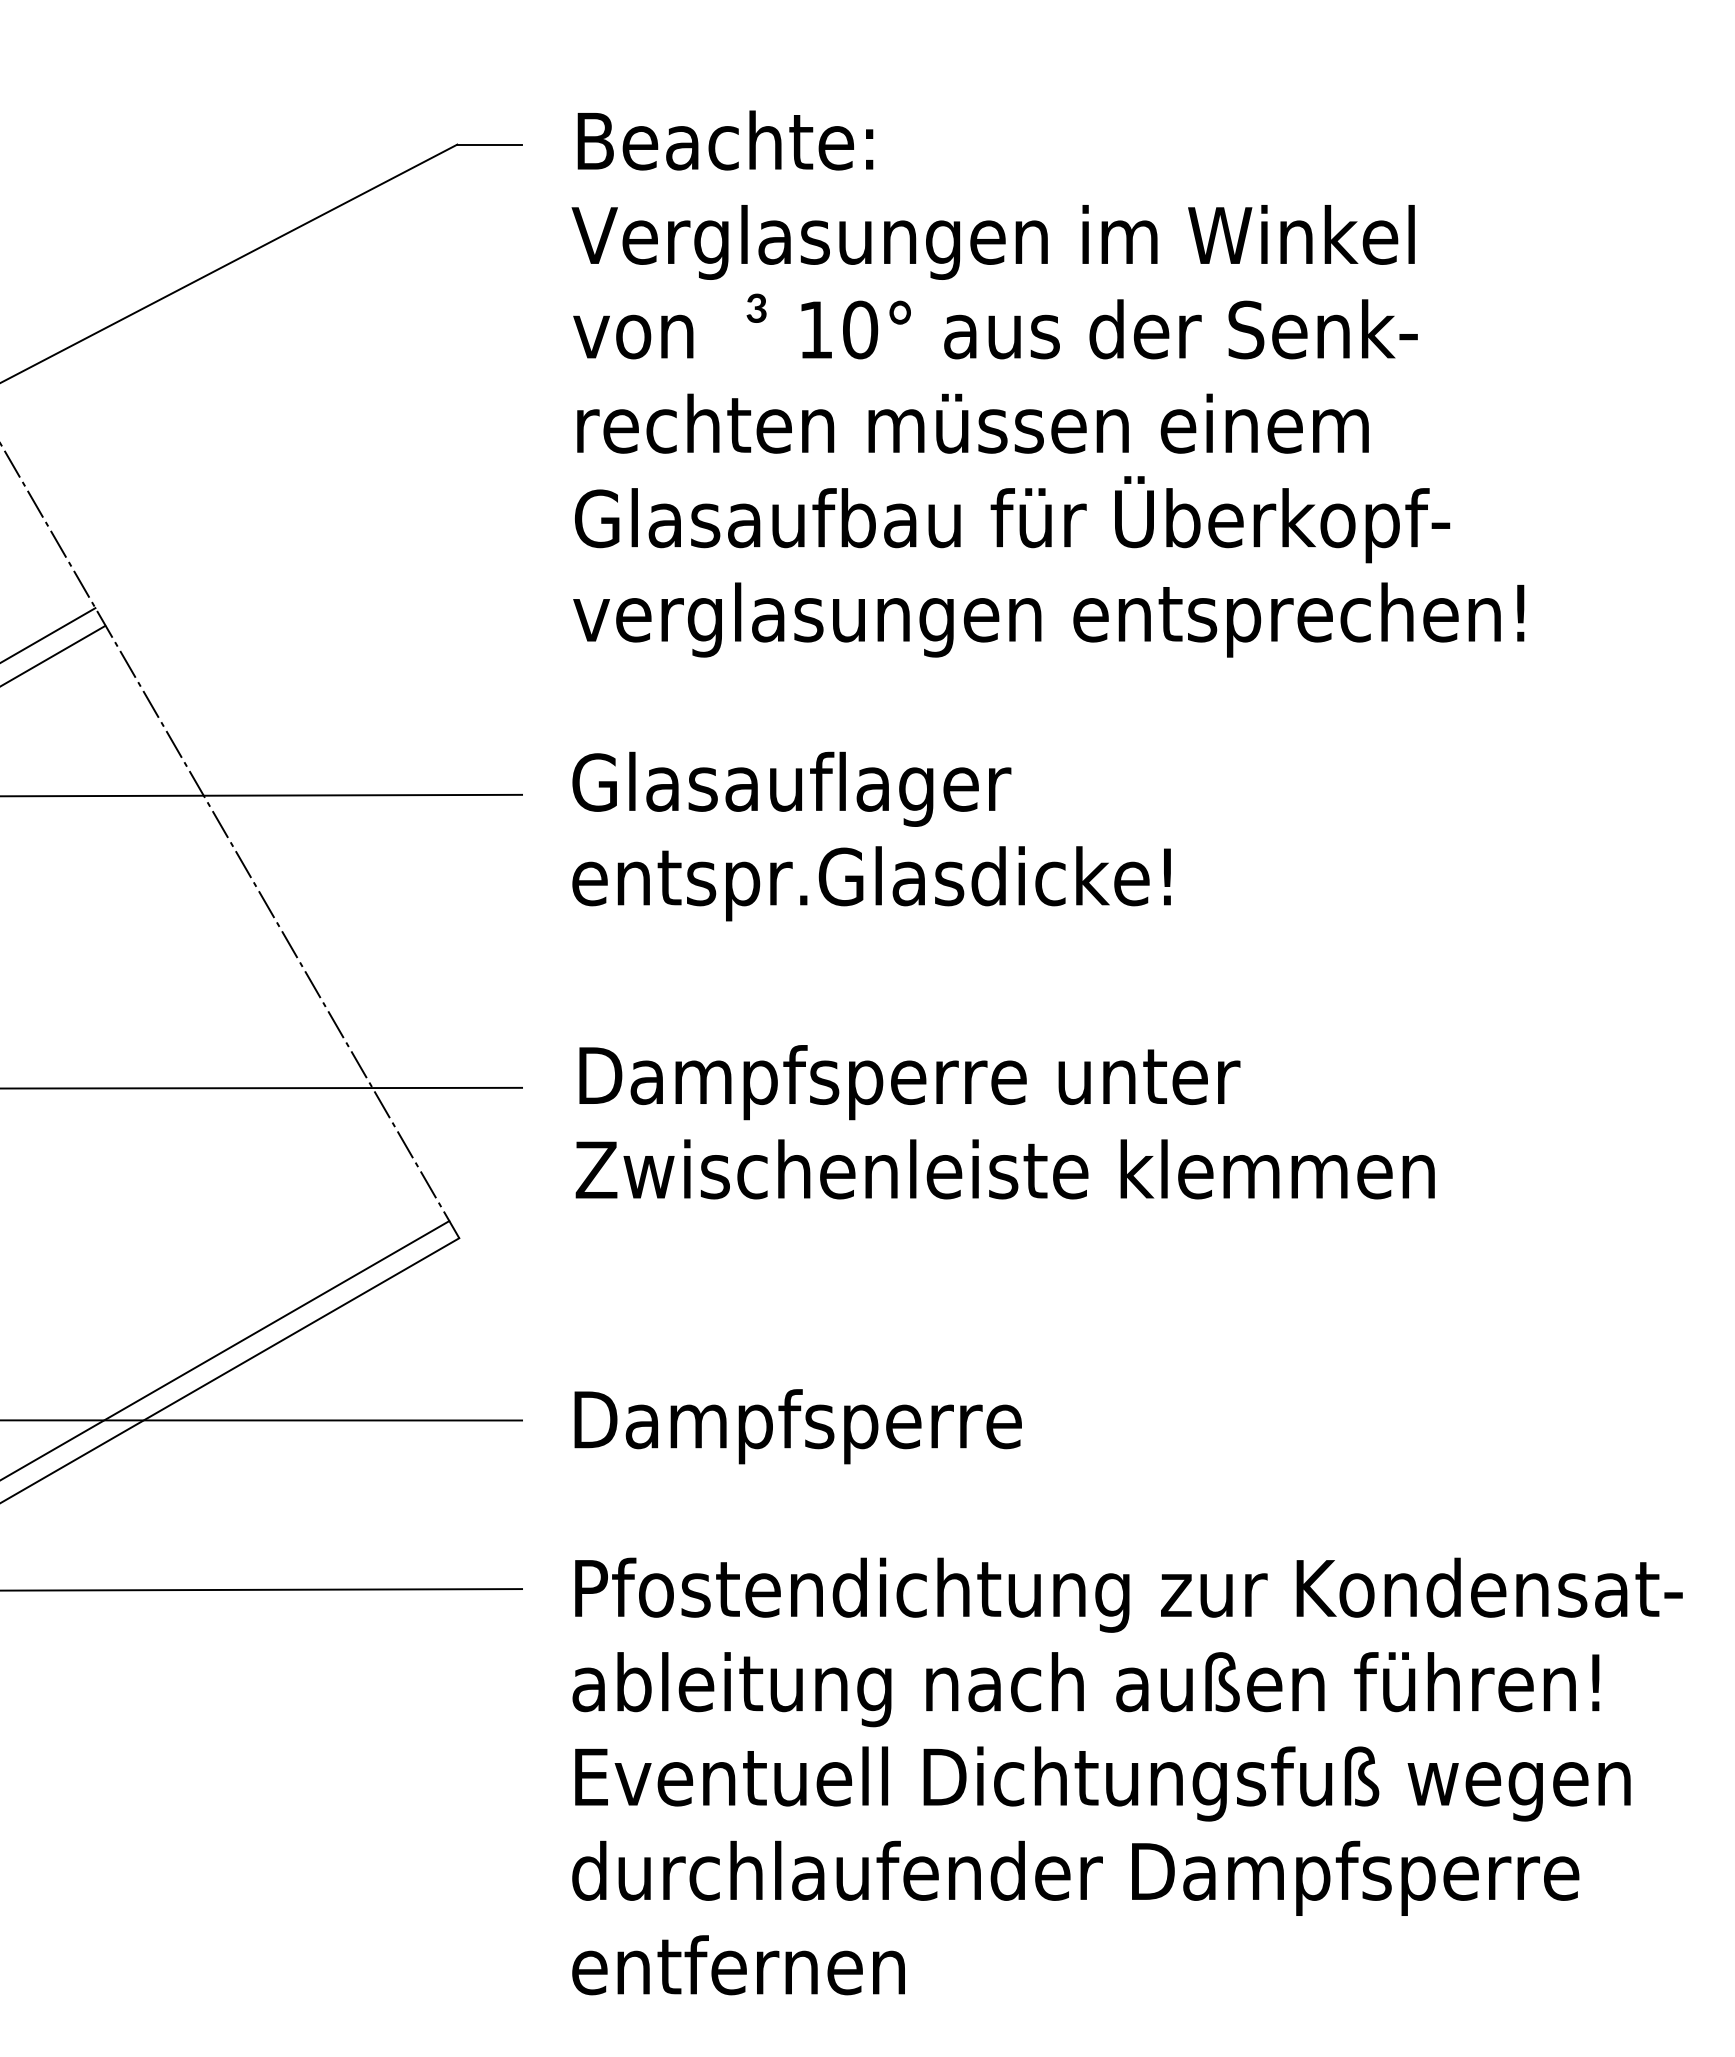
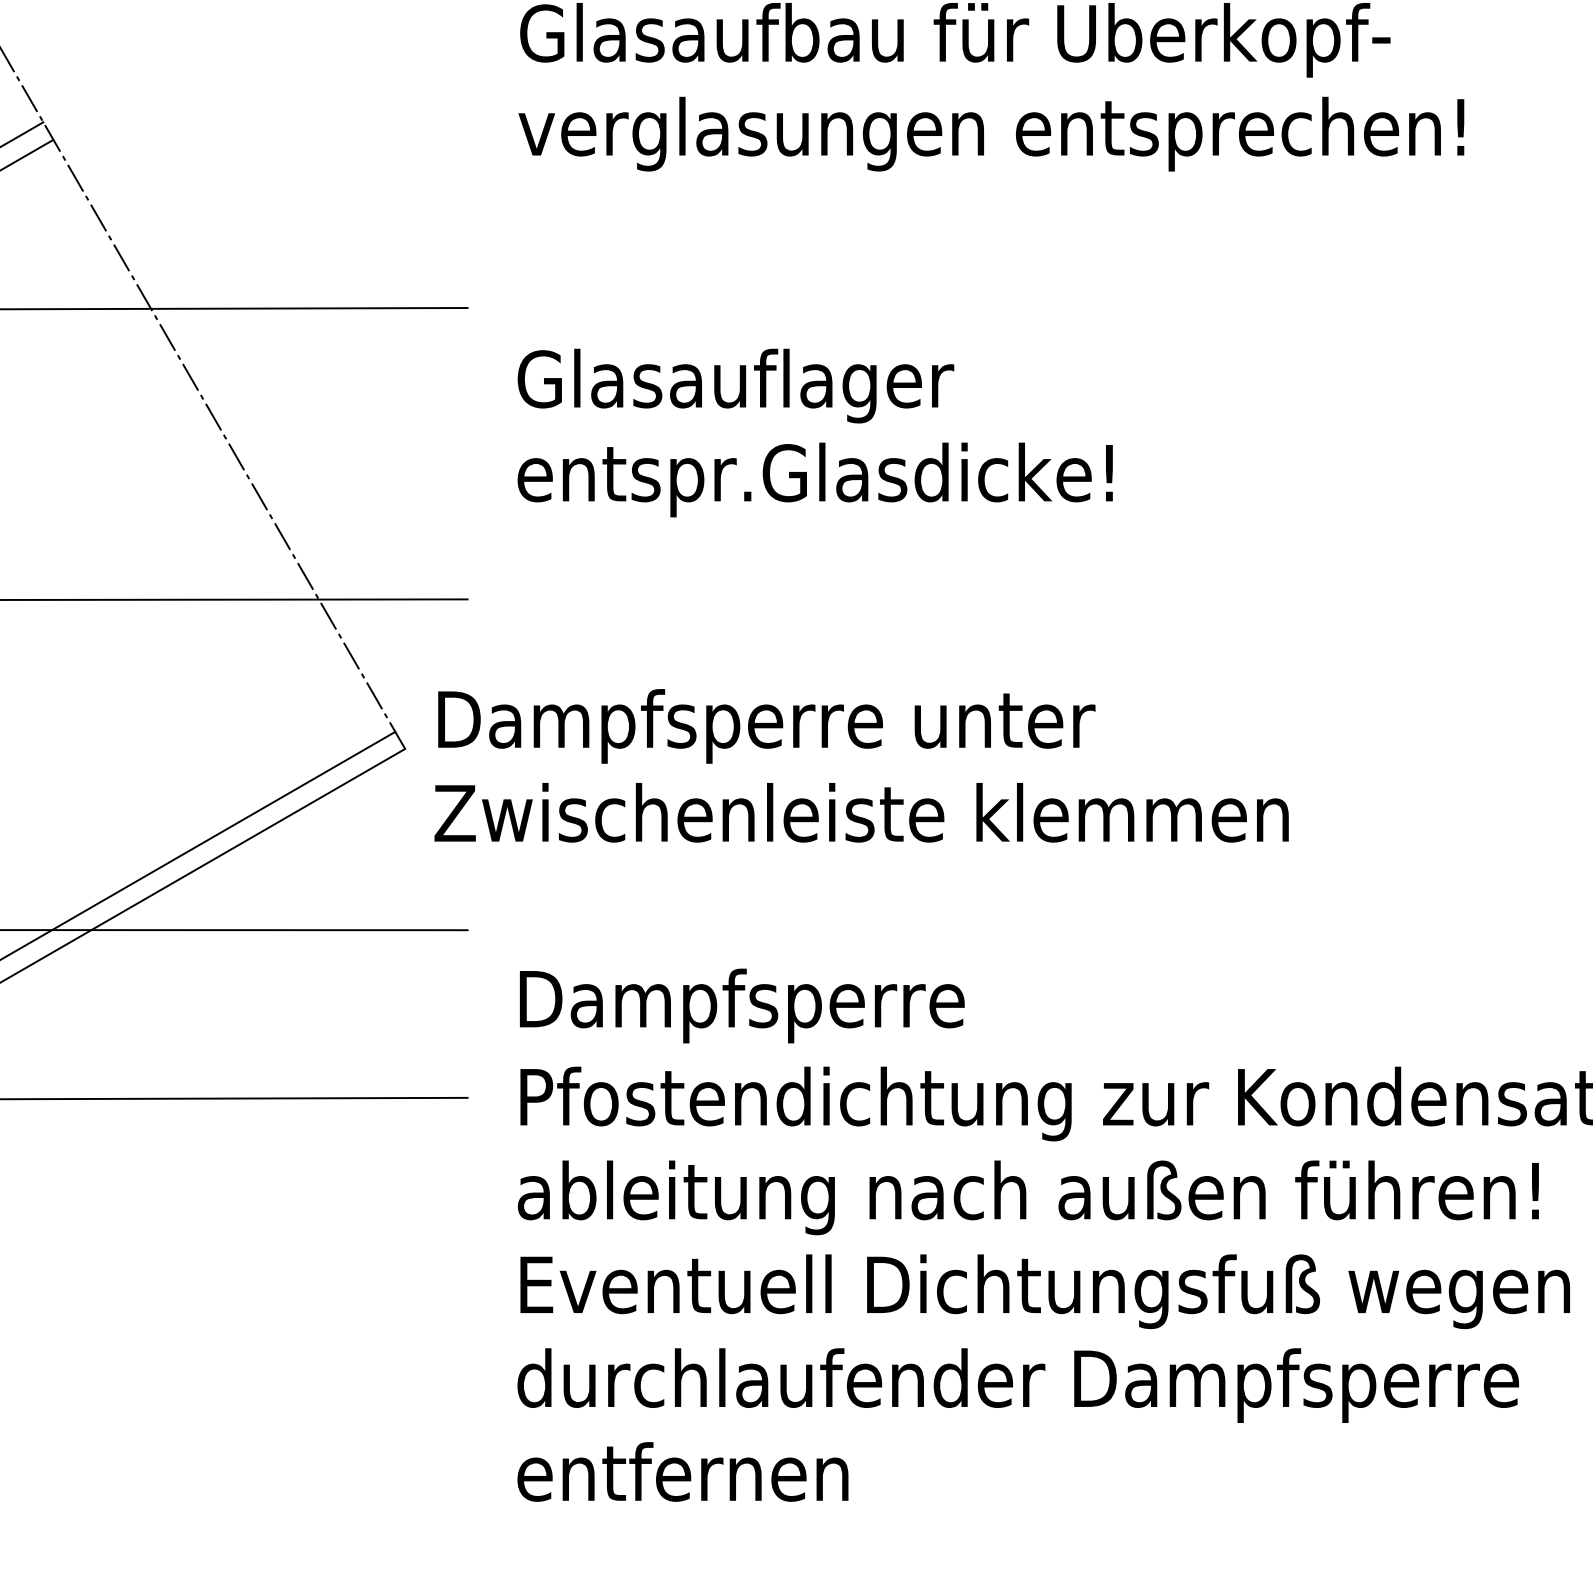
text: (871, 836) -> (815, 432), moved
text: (1004, 1122) -> (860, 766), moved
text: (797, 1426) -> (741, 1005), moved

